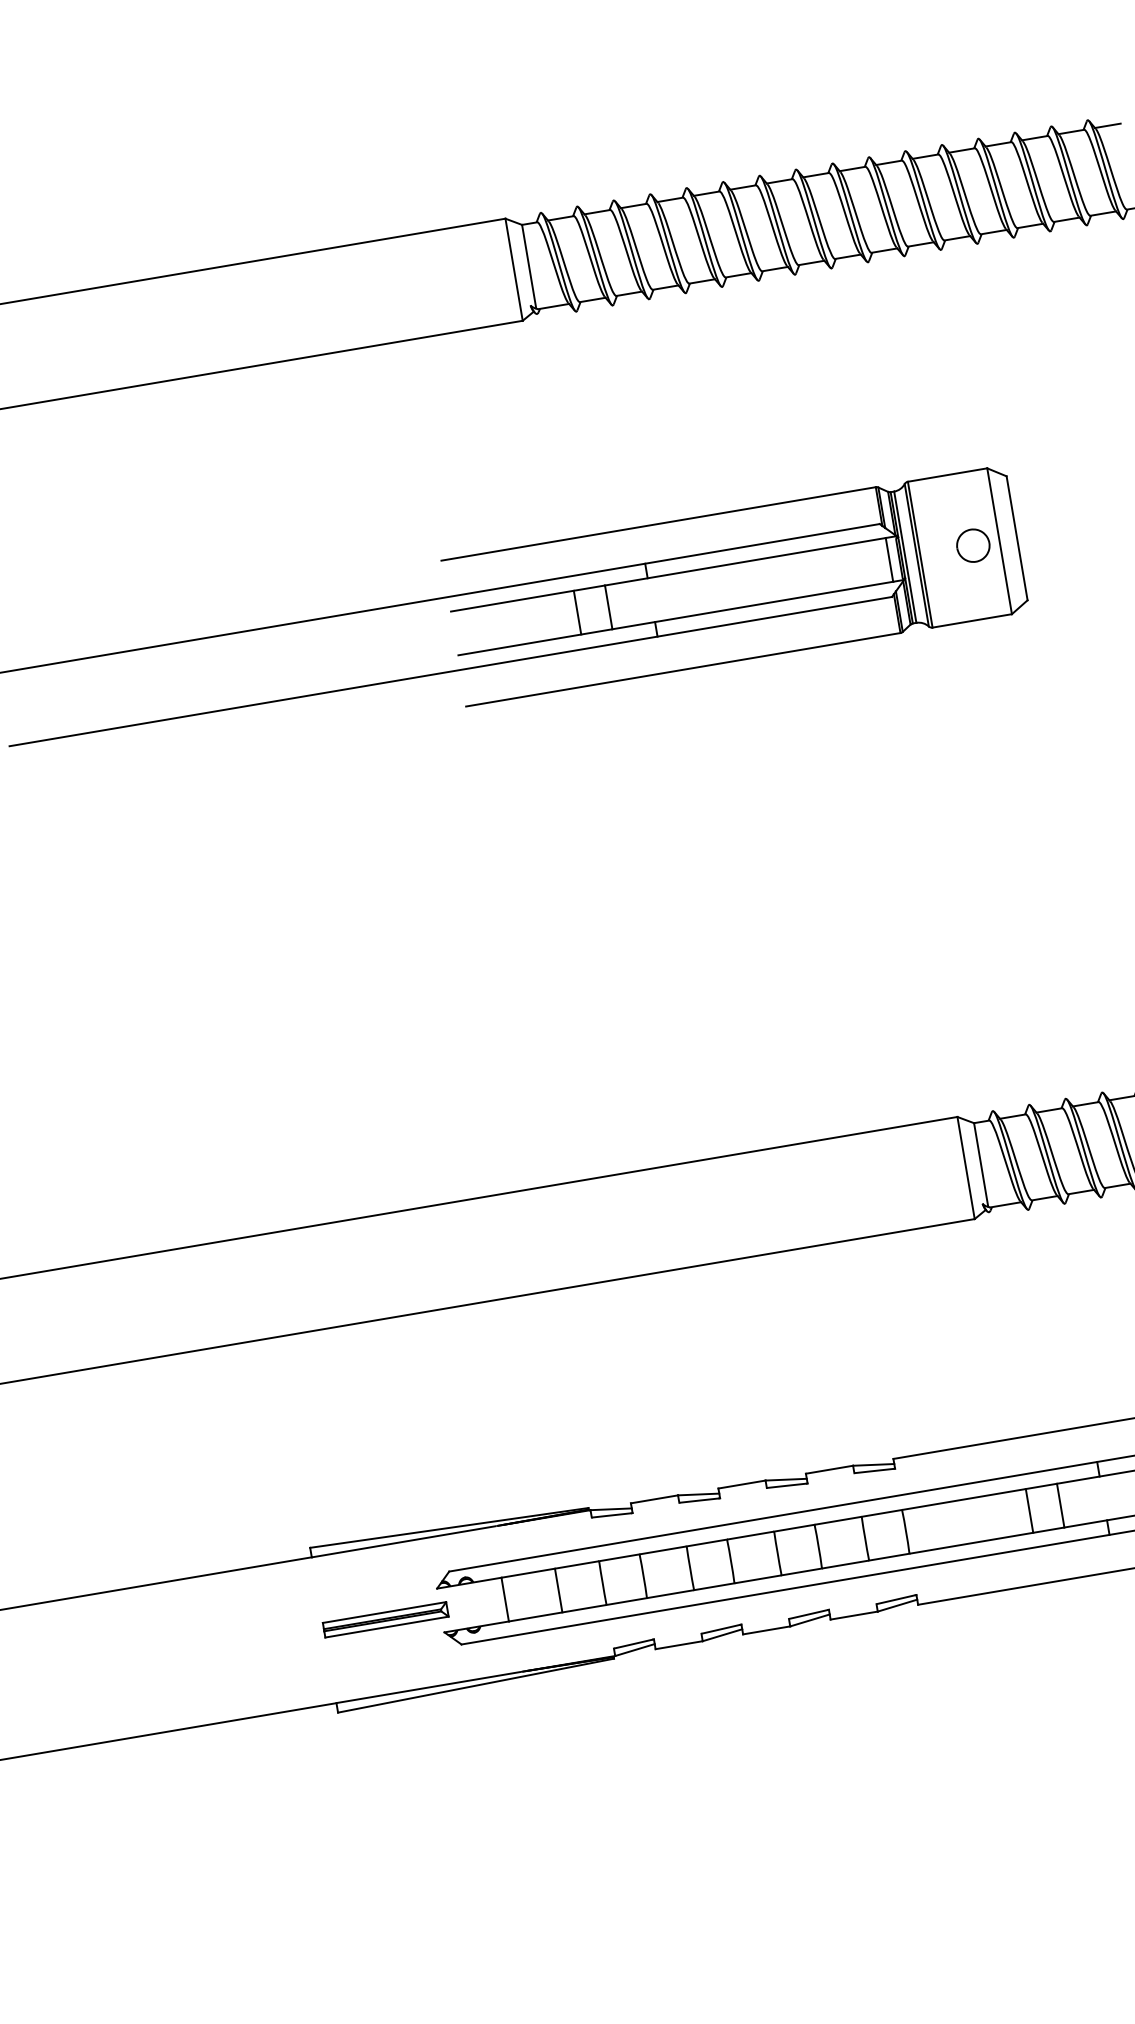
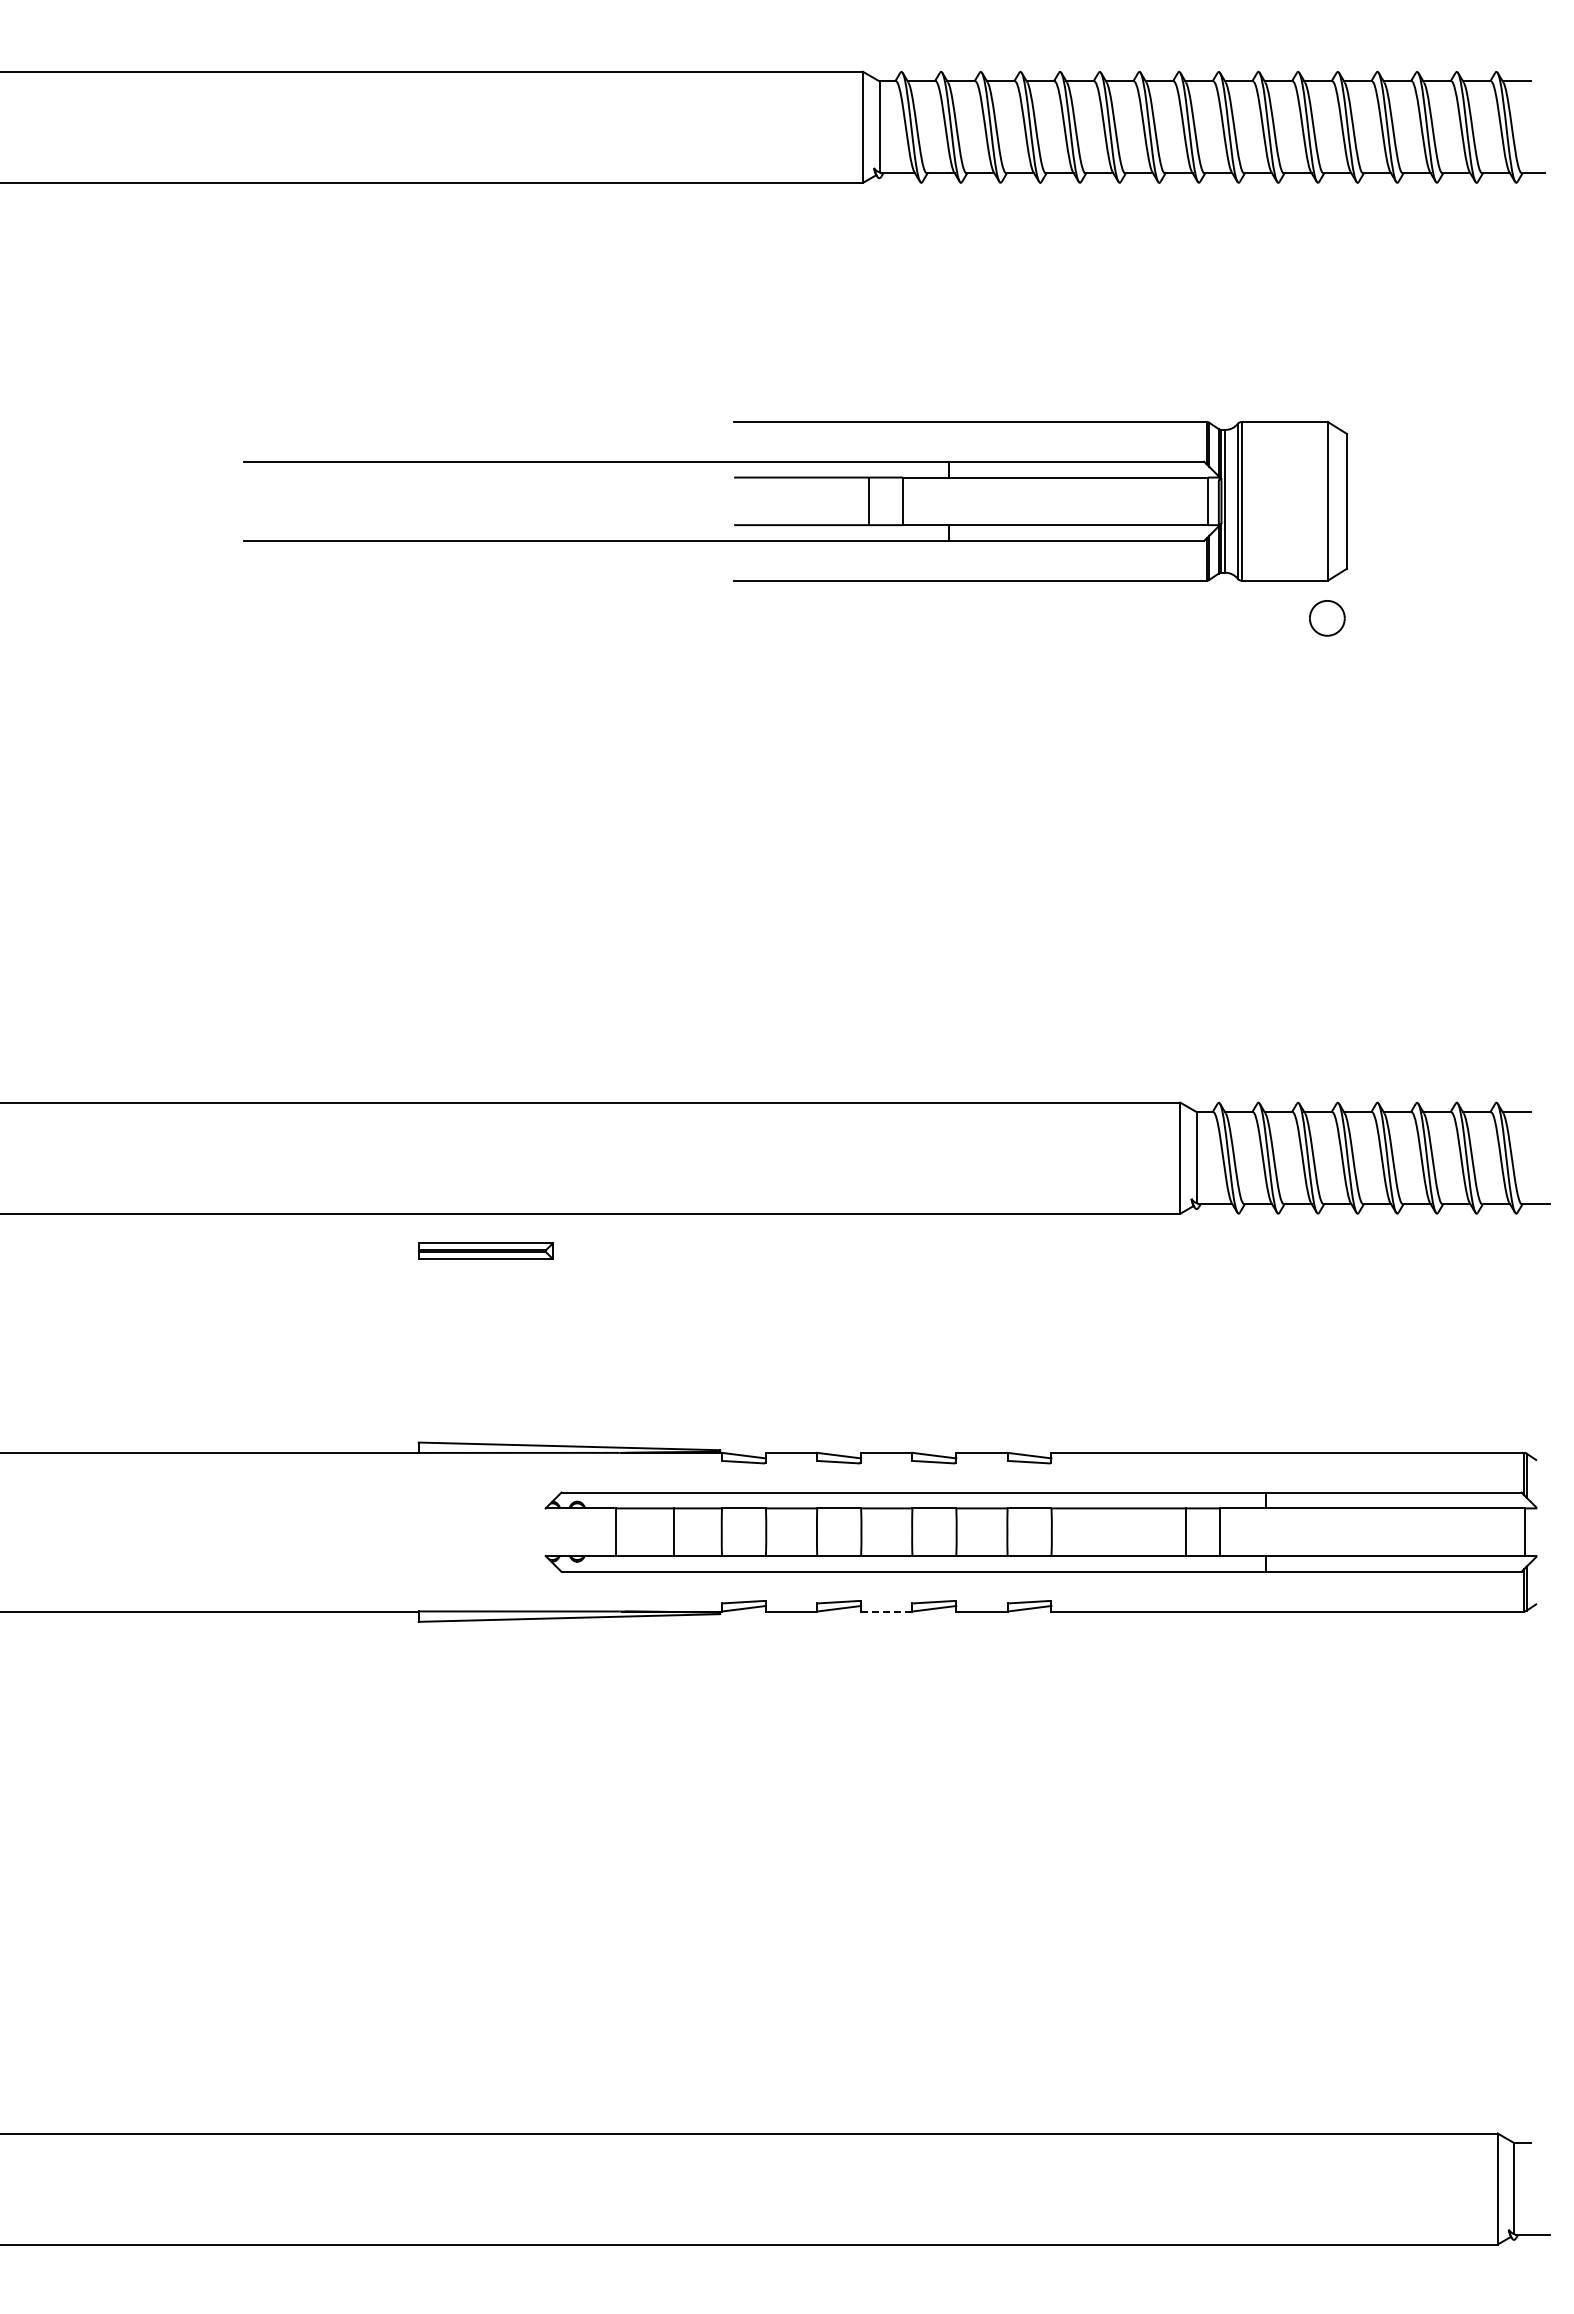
part: (973, 545) -> (1327, 618), moved
part: (385, 1619) -> (485, 1250), moved
line: (766, 1630) -> (886, 1611), solid -> dashed

